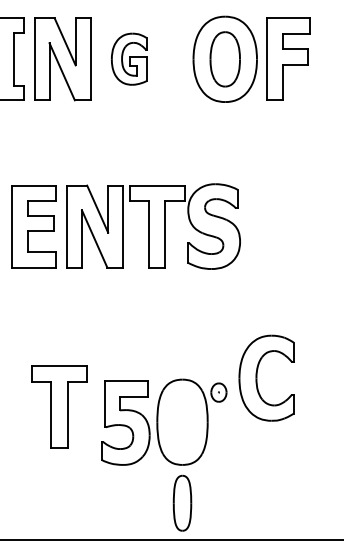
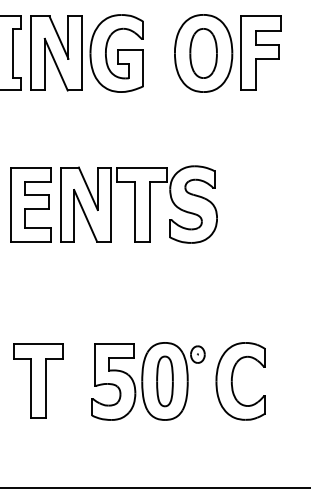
part: (129, 58) -> (117, 52), size x1.67
part: (257, 377) -> (232, 380), moved
part: (59, 406) -> (38, 380), moved
part: (182, 502) -> (164, 380), moved

